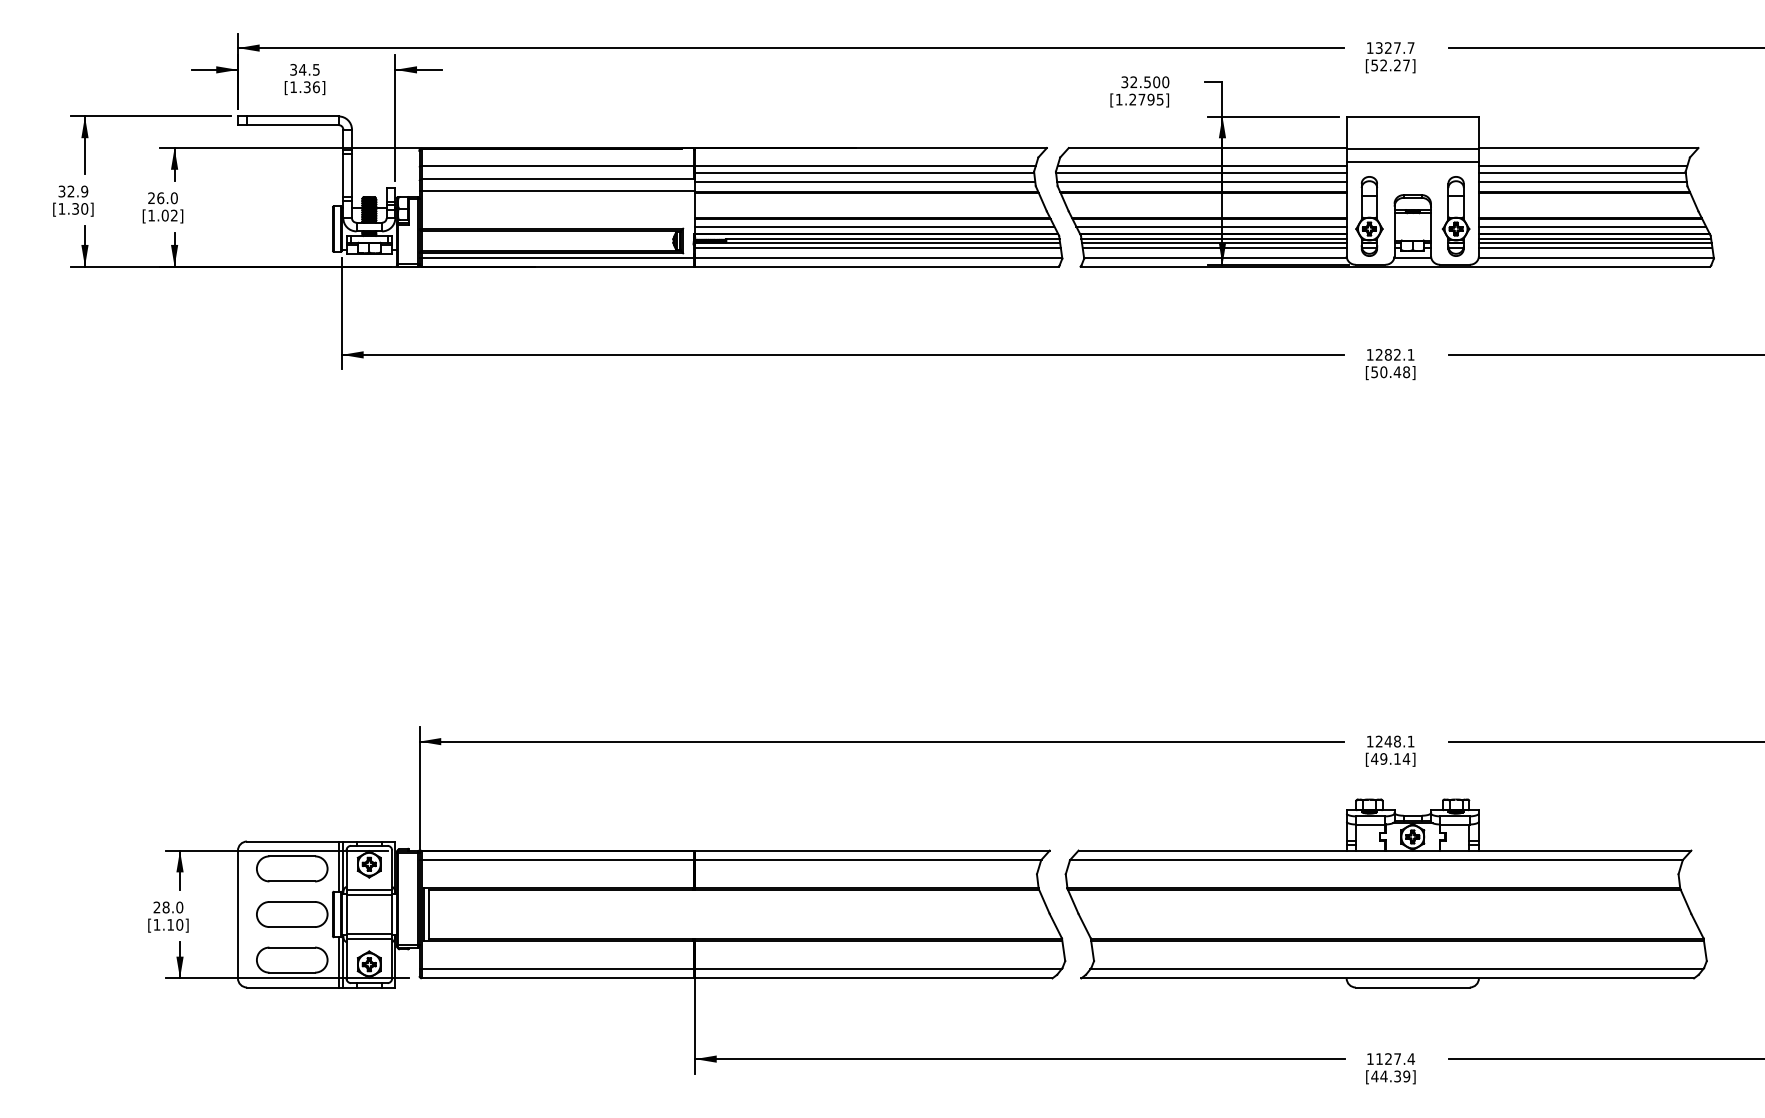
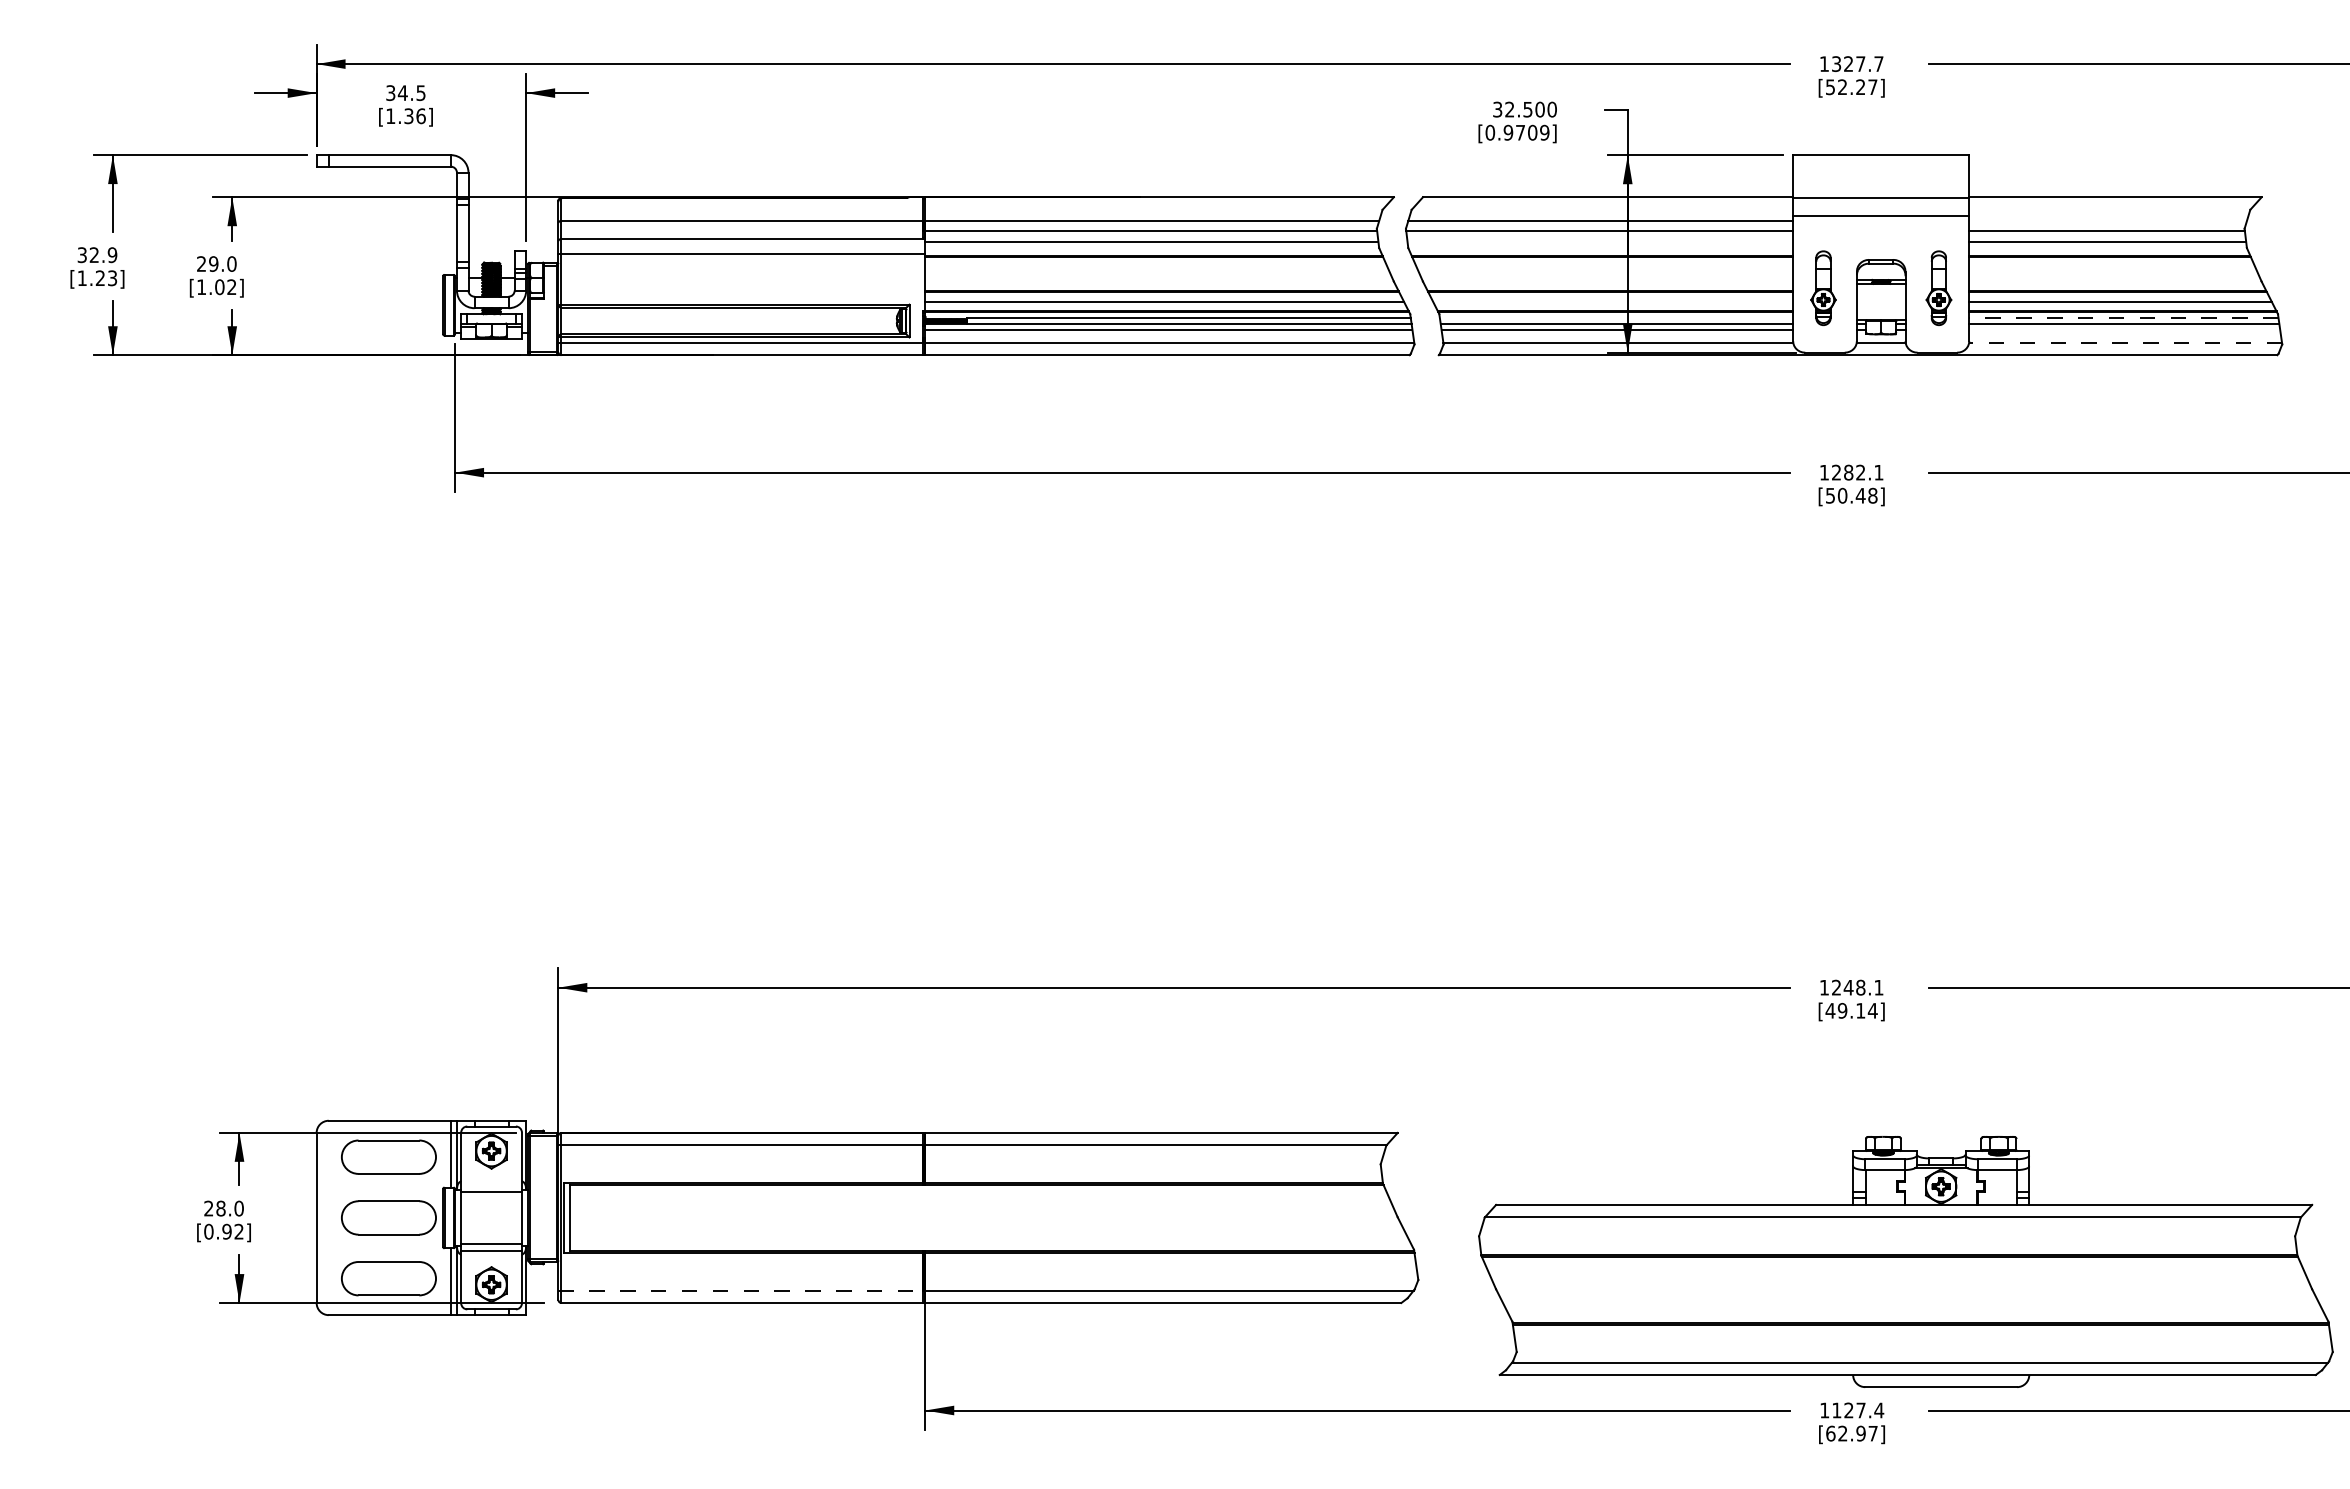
text: (1139, 99) -> (1517, 132), [1.2795] -> [0.9709]
line: (1582, 165) -> (2107, 220), removed
line: (1202, 181) -> (1600, 241), removed
text: (160, 197) -> (213, 263), 26.0 -> 29.0
text: (80, 209) -> (106, 278), [1.30] -> [1.23]
part: (1369, 215) -> (1823, 287), size x0.7
part: (1455, 215) -> (1938, 287), size x0.7
line: (1211, 226) -> (1613, 301), removed
line: (1214, 239) -> (1616, 318), removed
line: (1594, 239) -> (2123, 318), solid -> dashed
line: (1595, 247) -> (2124, 329), removed
line: (1596, 257) -> (2125, 343), solid -> dashed
line: (369, 890) -> (491, 1185), removed
part: (1385, 893) -> (1905, 1261), moved
text: (168, 924) -> (223, 1231), [1.10] -> [0.92]
line: (556, 968) -> (740, 1290), solid -> dashed
text: (1390, 1076) -> (1851, 1433), [44.39] -> [62.97]

